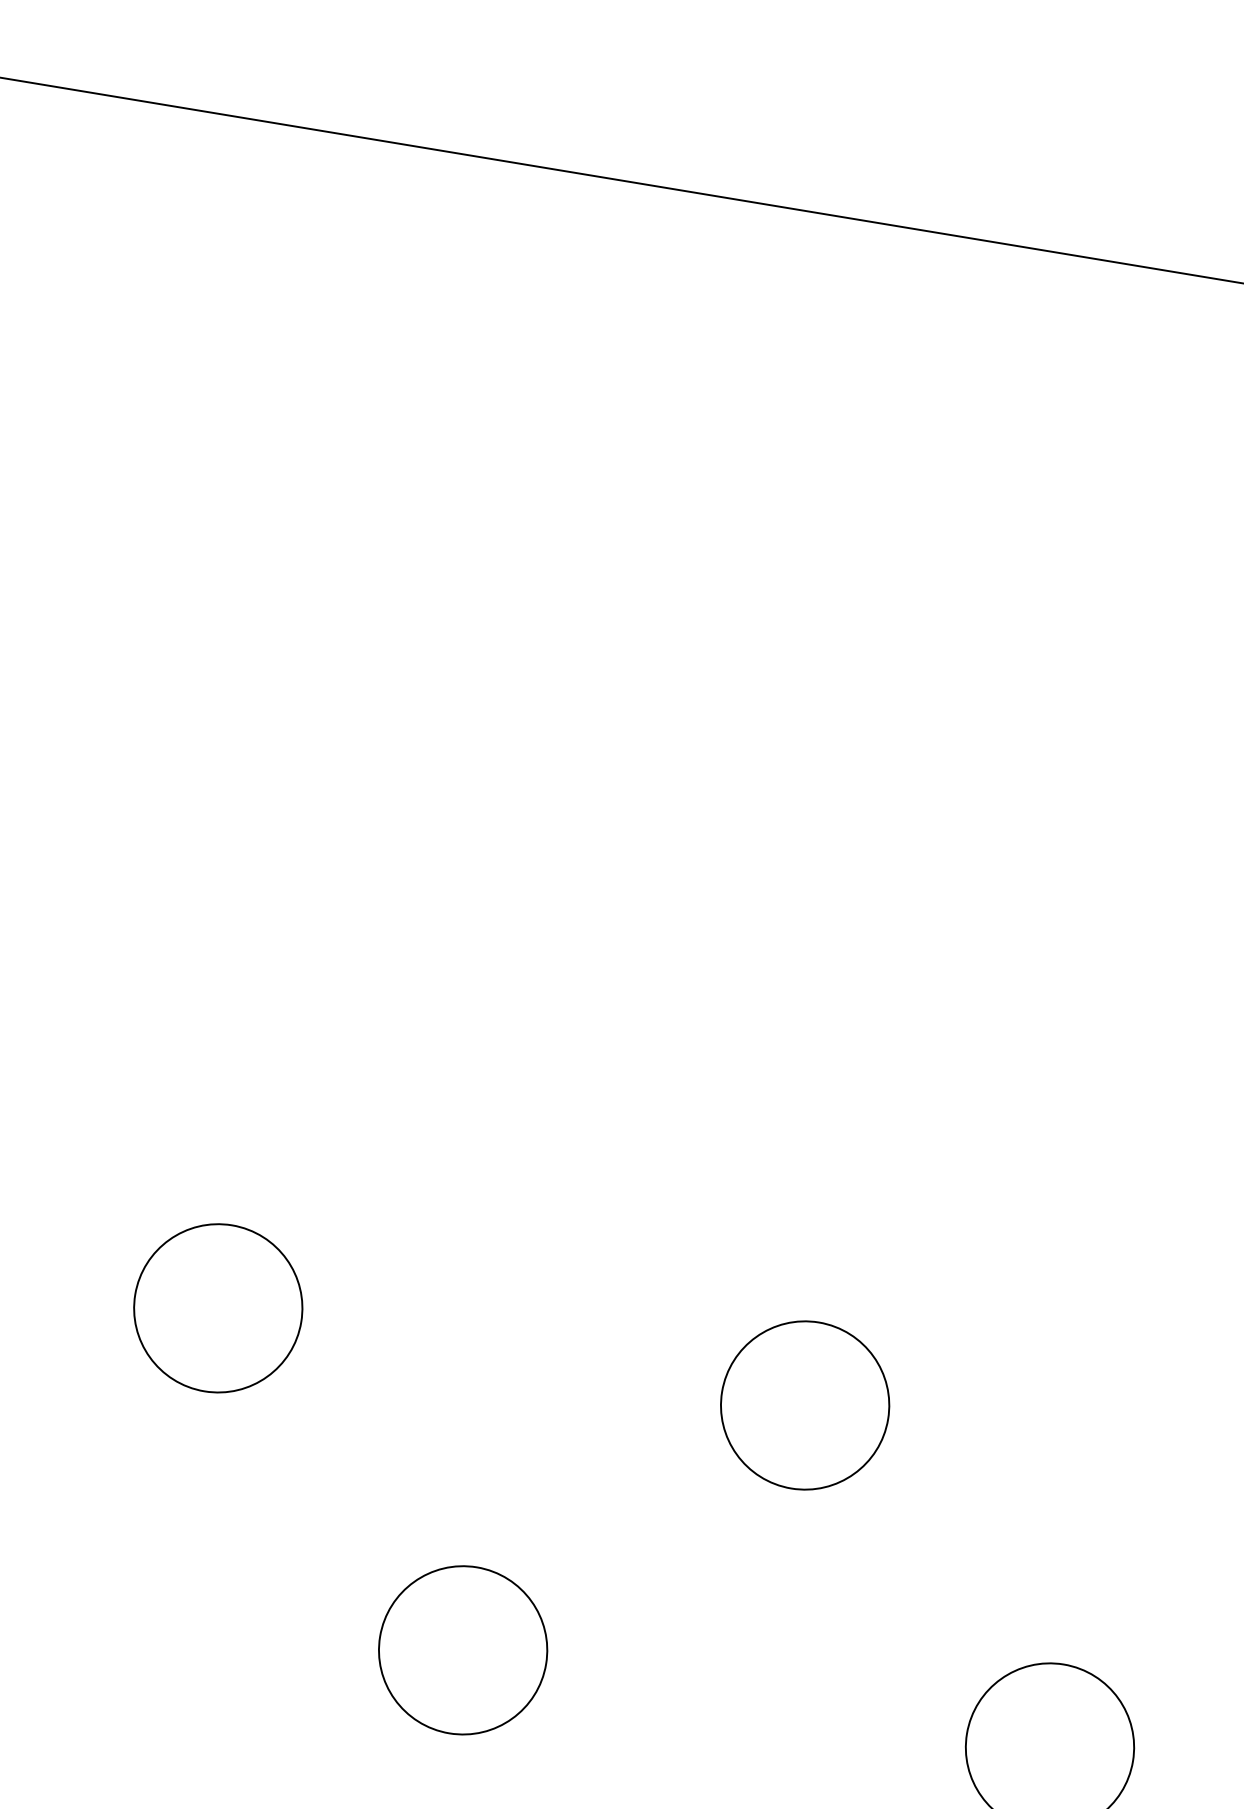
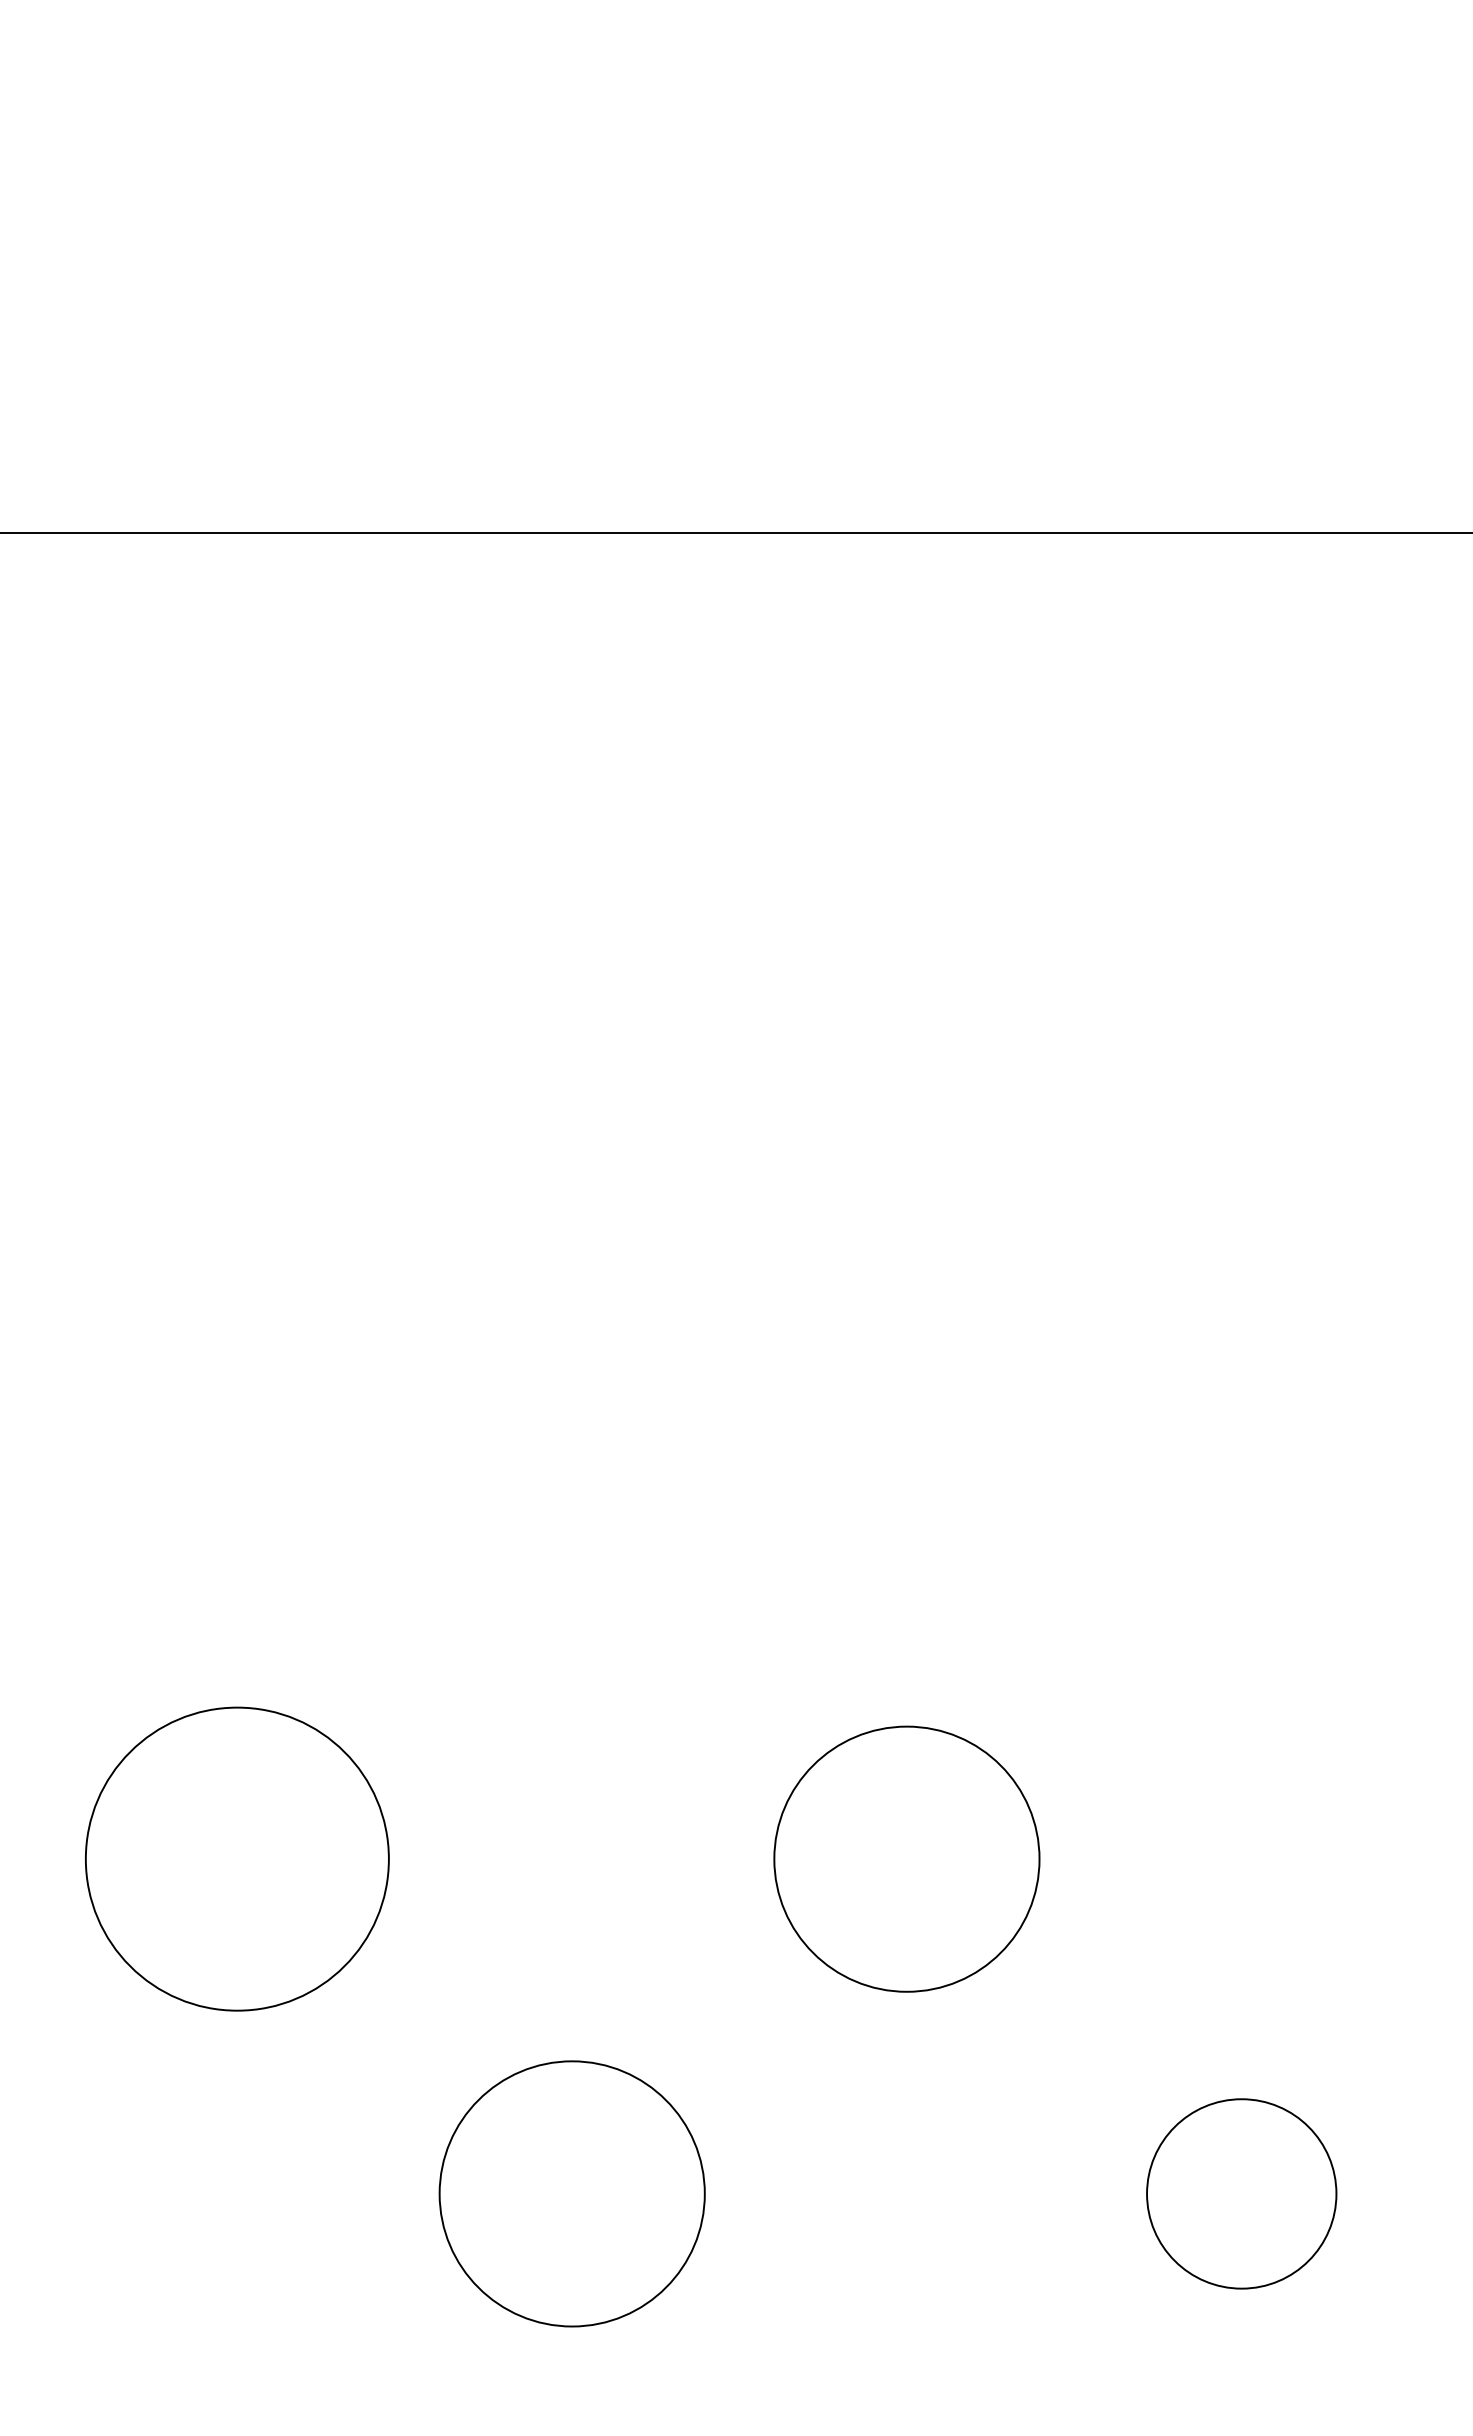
circle: (218, 1307) -> (237, 1858), size x1.6
circle: (804, 1404) -> (906, 1858), size x1.4
circle: (462, 1649) -> (571, 2193), size x1.4

